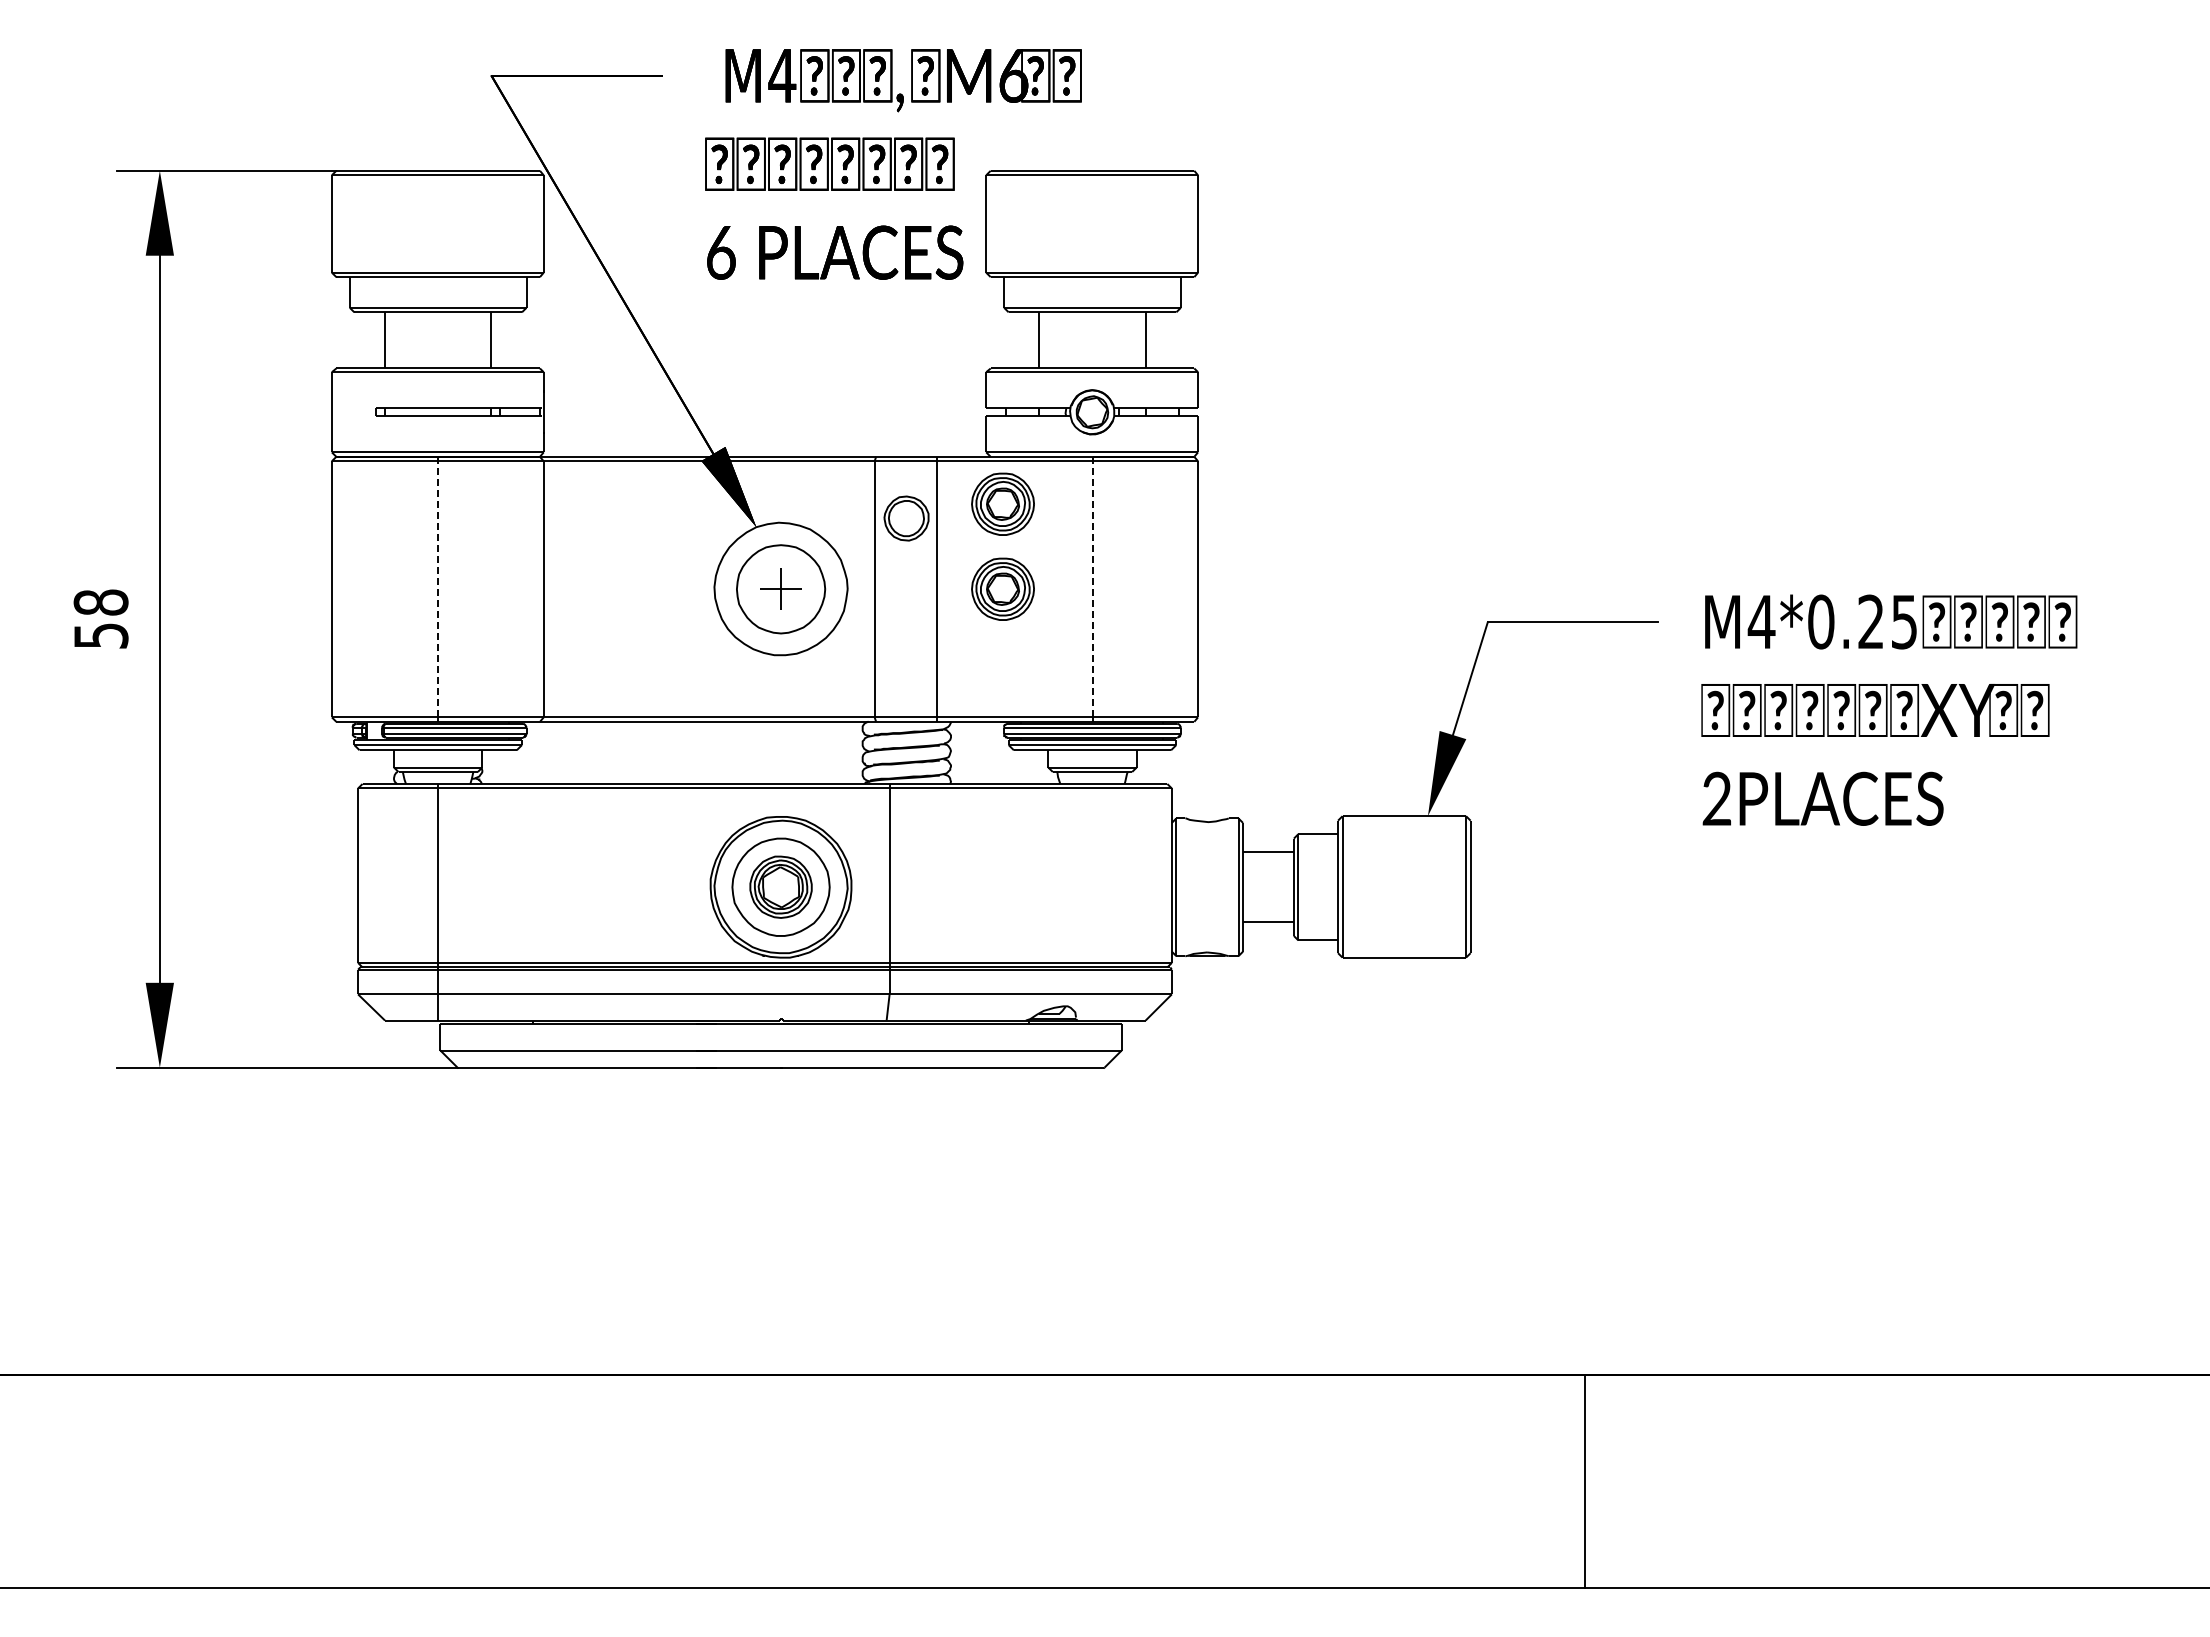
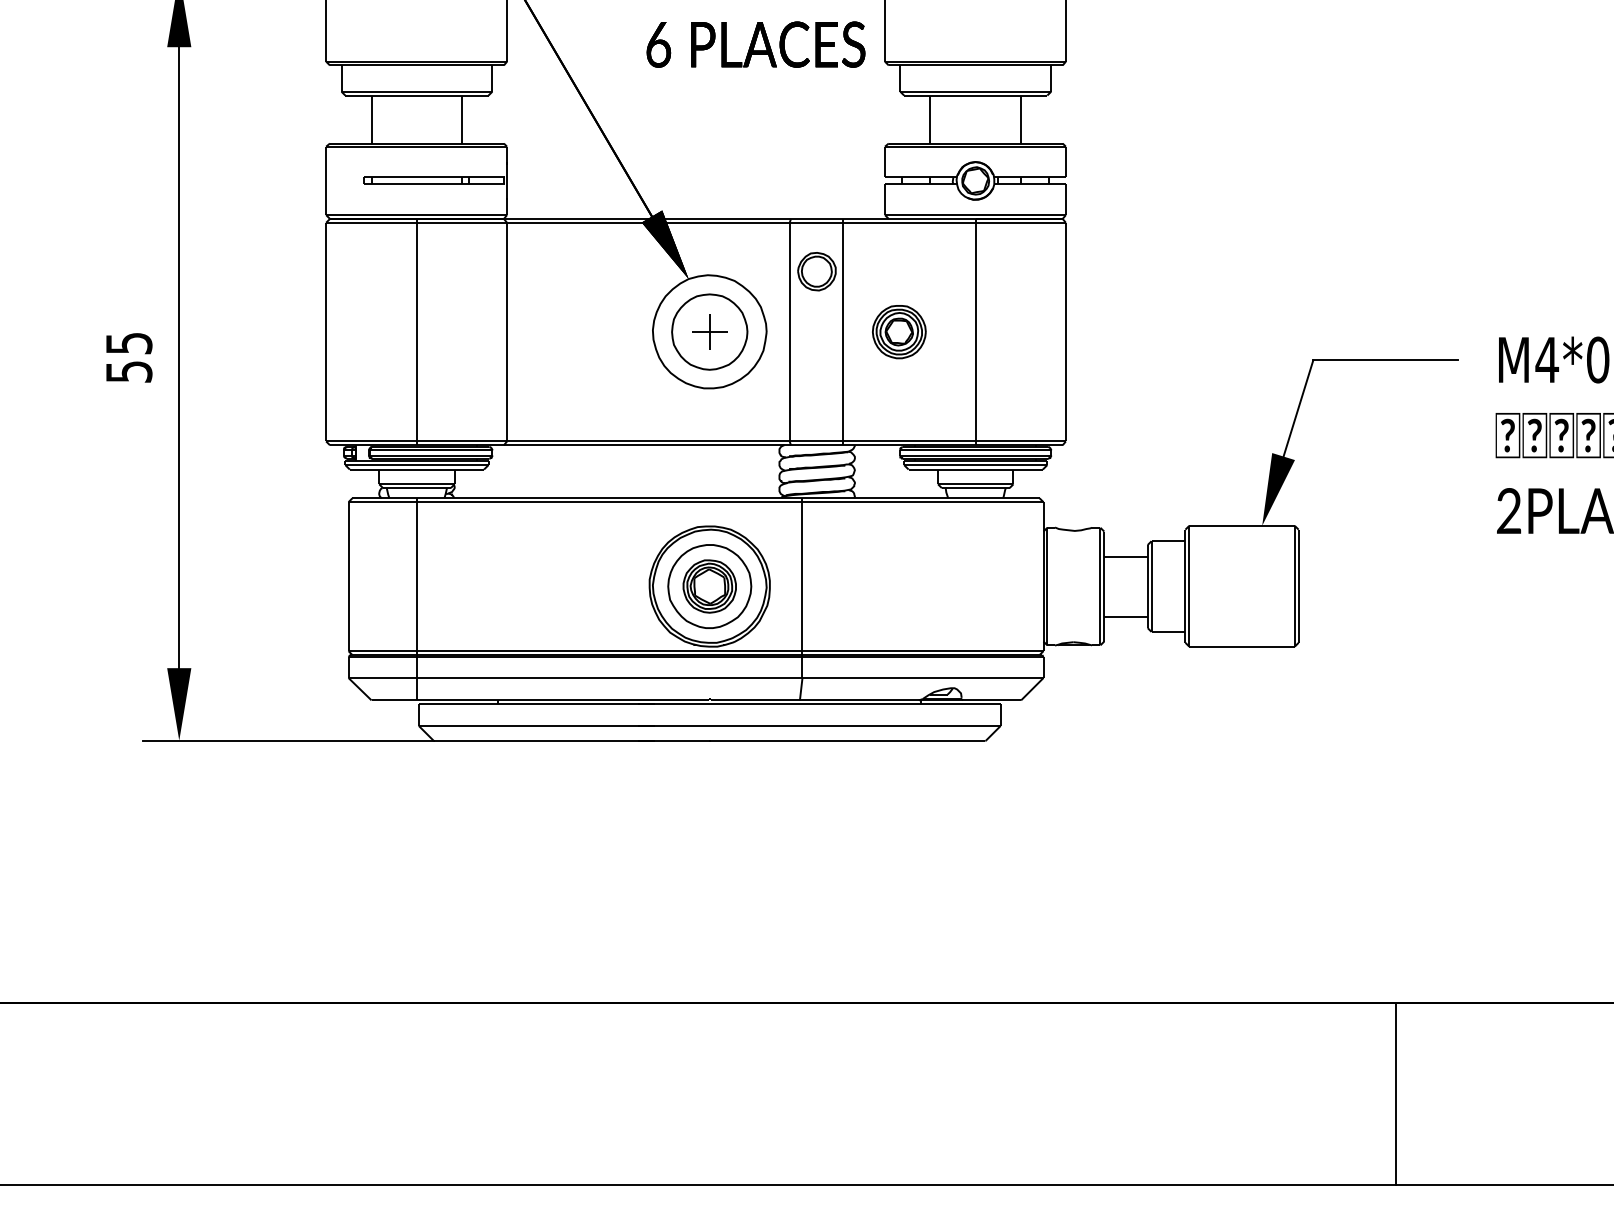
part: (1002, 503) -> (898, 258), removed
line: (438, 588) -> (417, 331), dashed -> solid
line: (1092, 588) -> (975, 331), dashed -> solid
text: (100, 602) -> (128, 343), 58 -> 55

